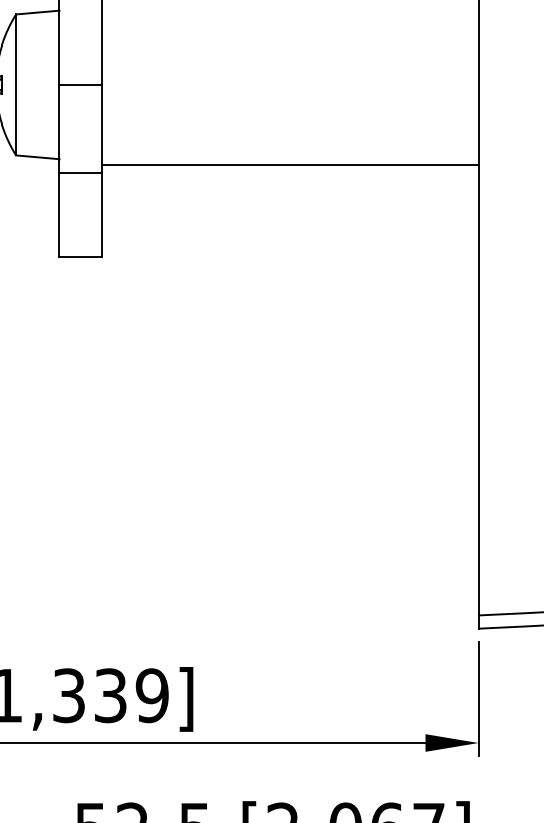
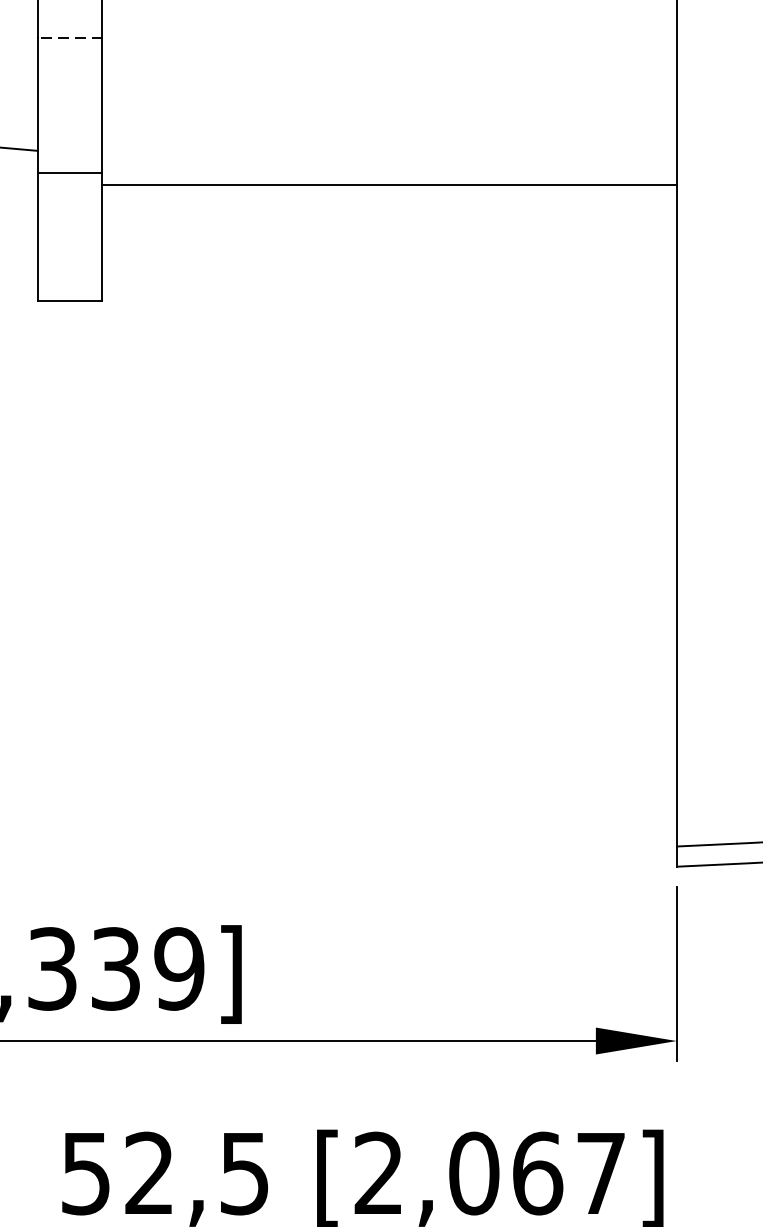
line: (80, 84) -> (69, 36), solid -> dashed
line: (289, 164) -> (388, 184), moved

